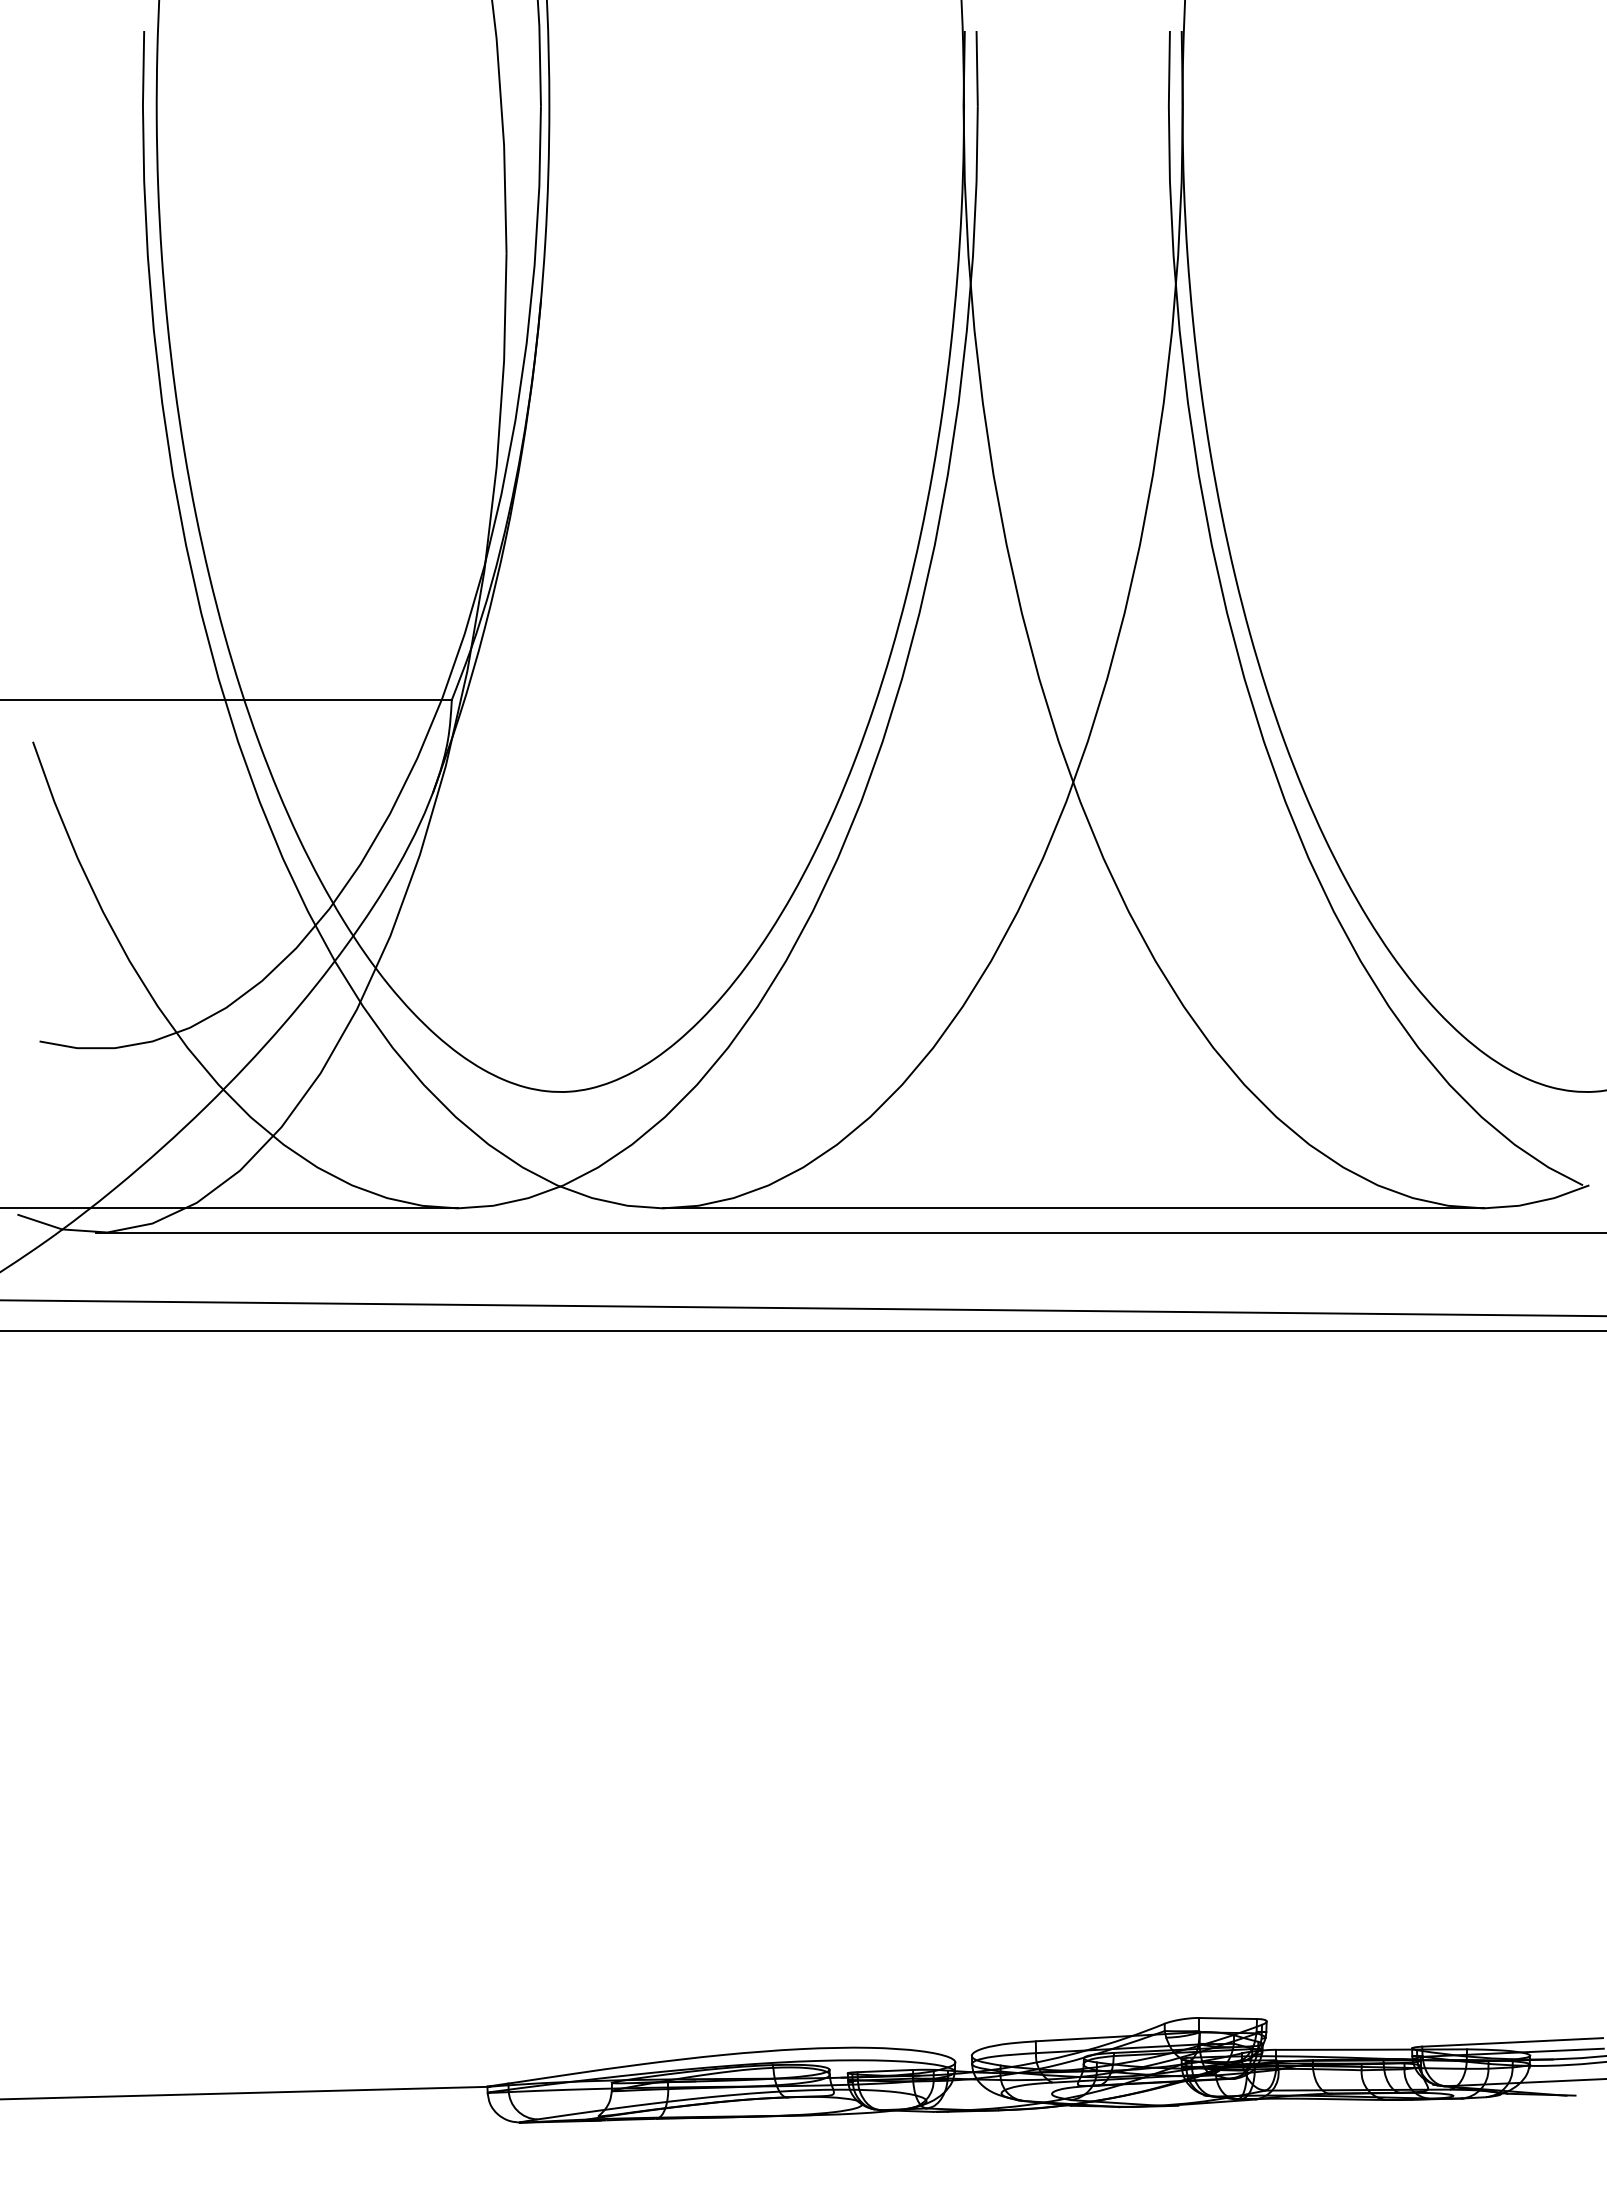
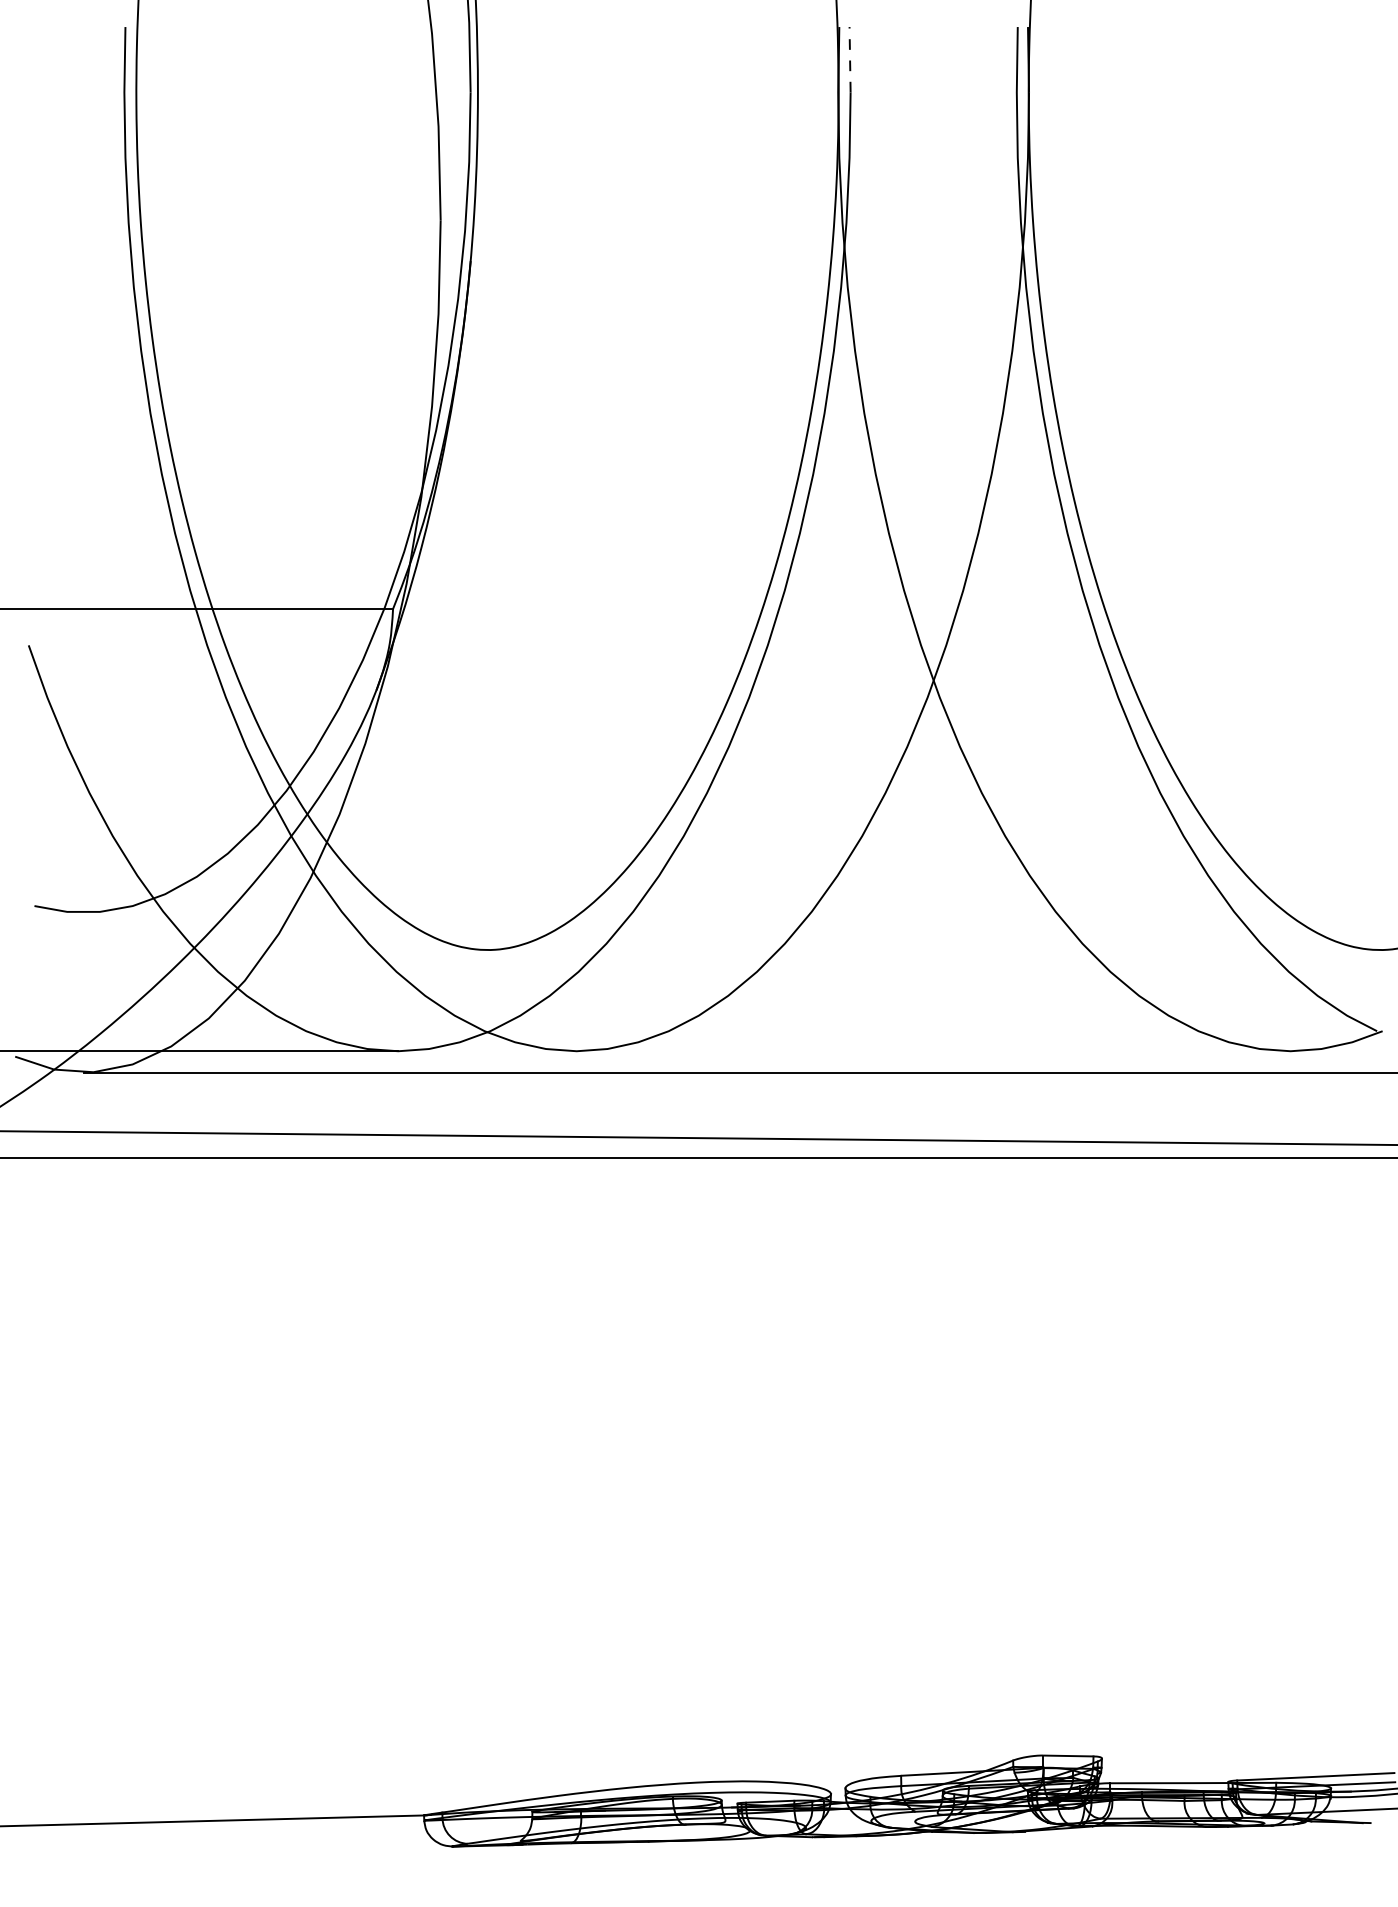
line: (977, 68) -> (850, 59), solid -> dashed
line: (1072, 1208) -> (933, 1051), removed

